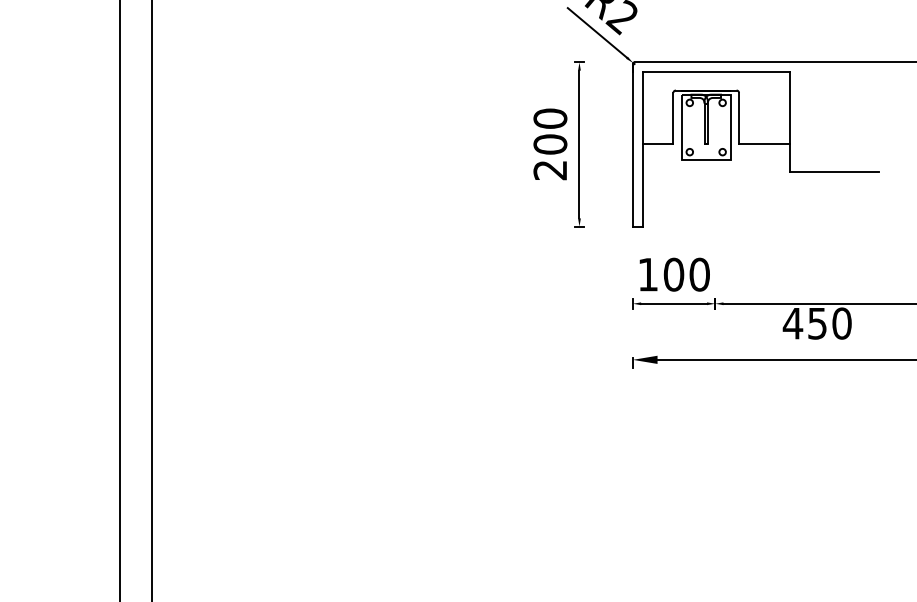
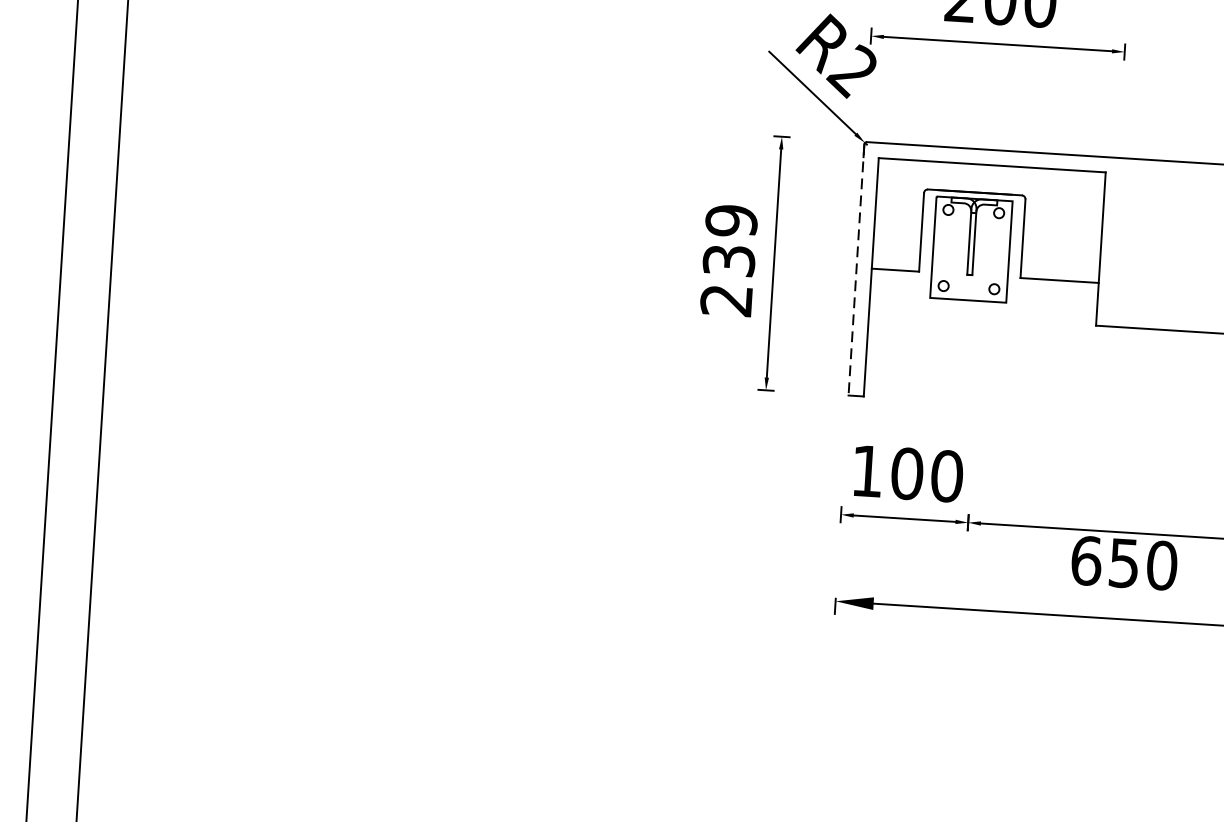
text: (550, 131) -> (730, 240), 200 -> 239
line: (632, 145) -> (855, 270), solid -> dashed
text: (792, 323) -> (1085, 560), 450 -> 650

